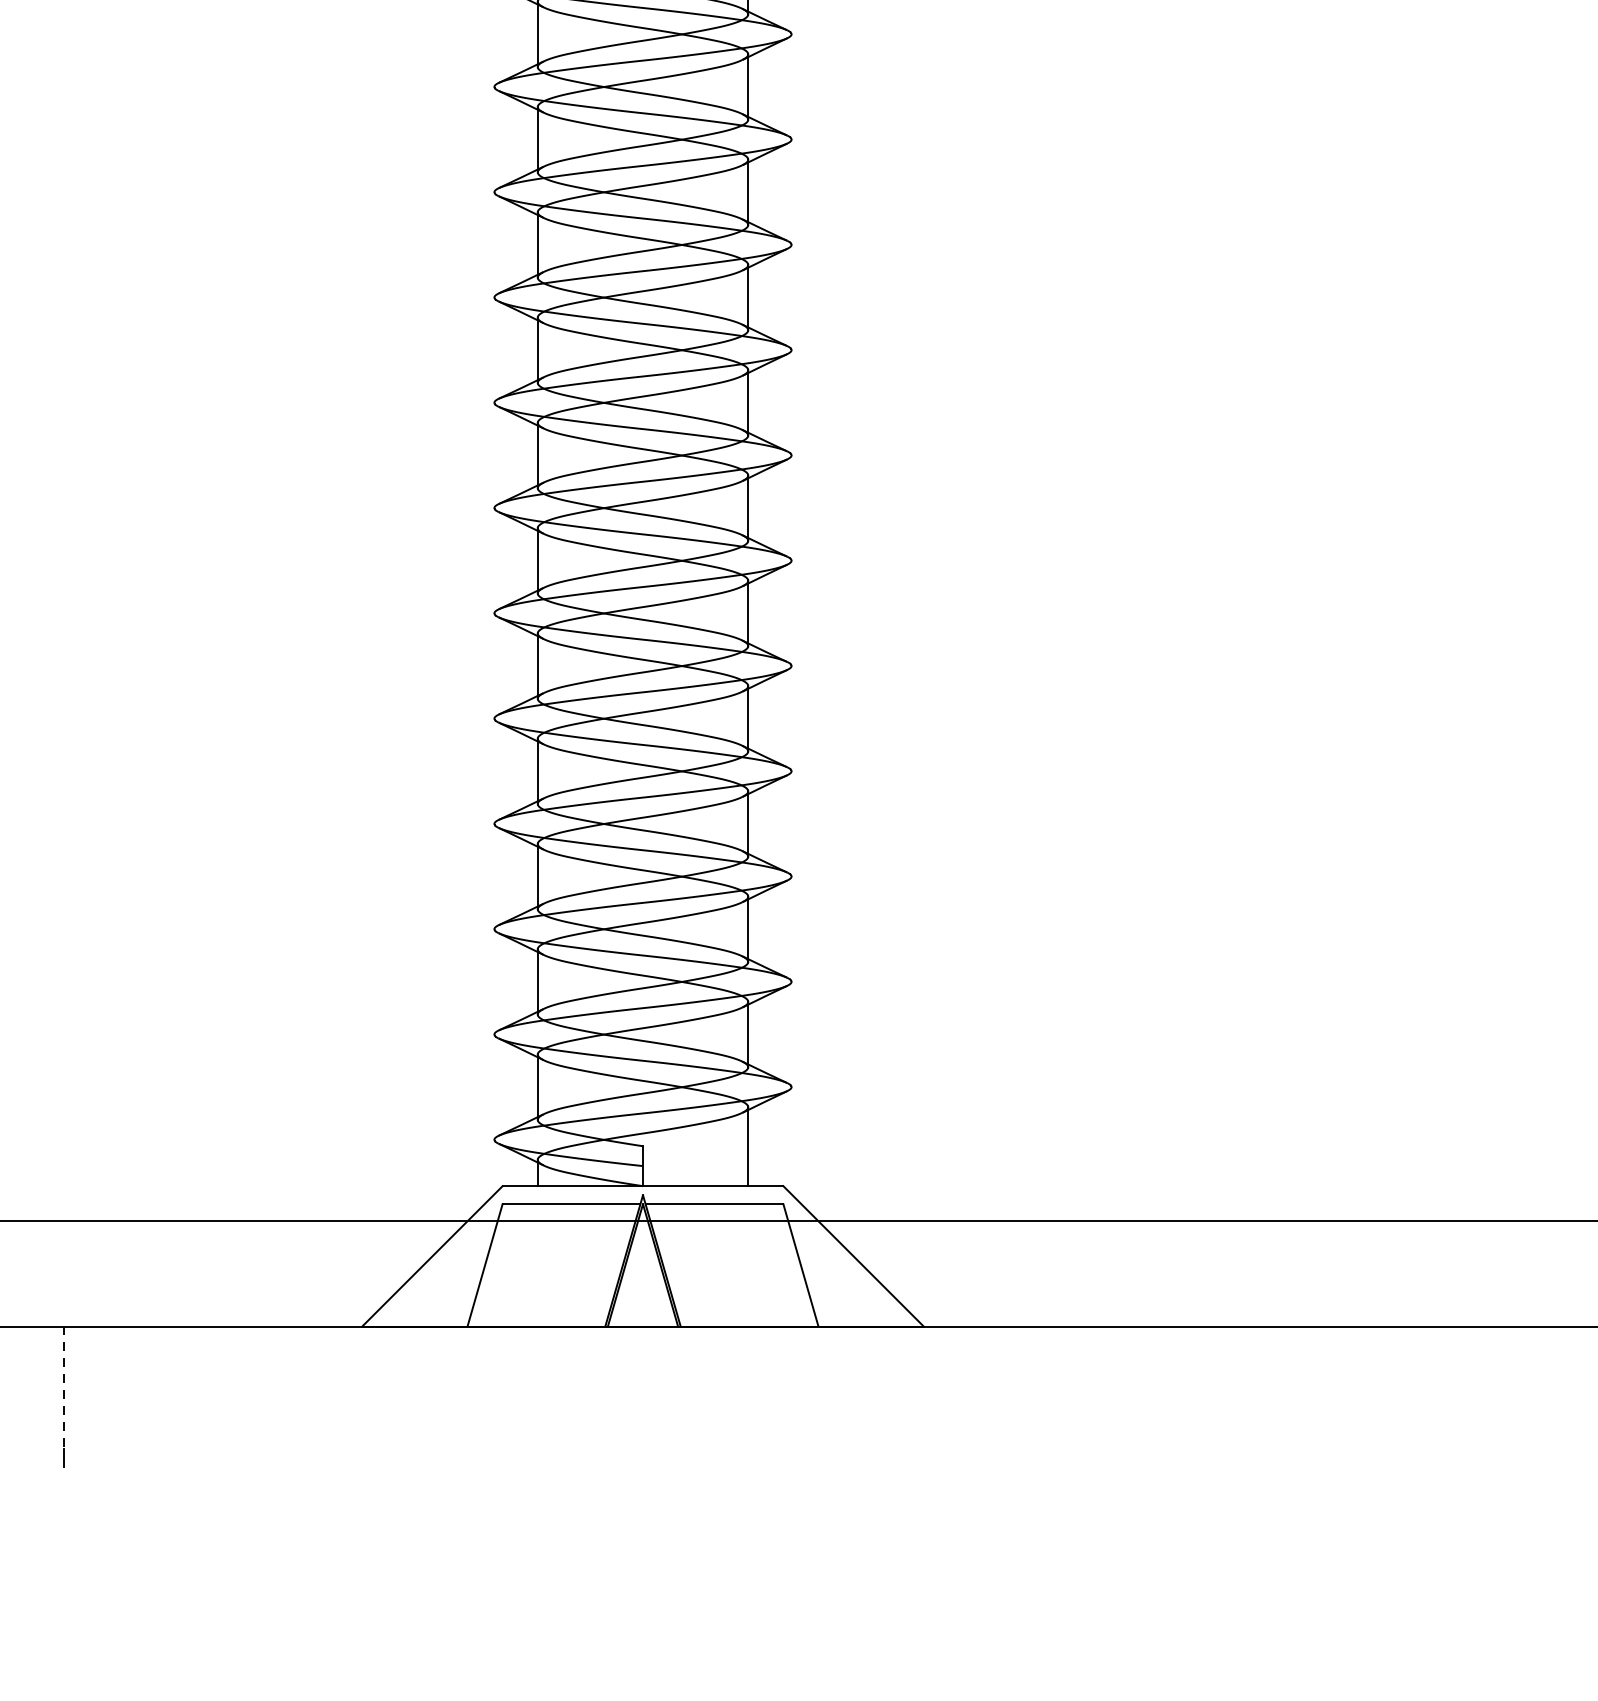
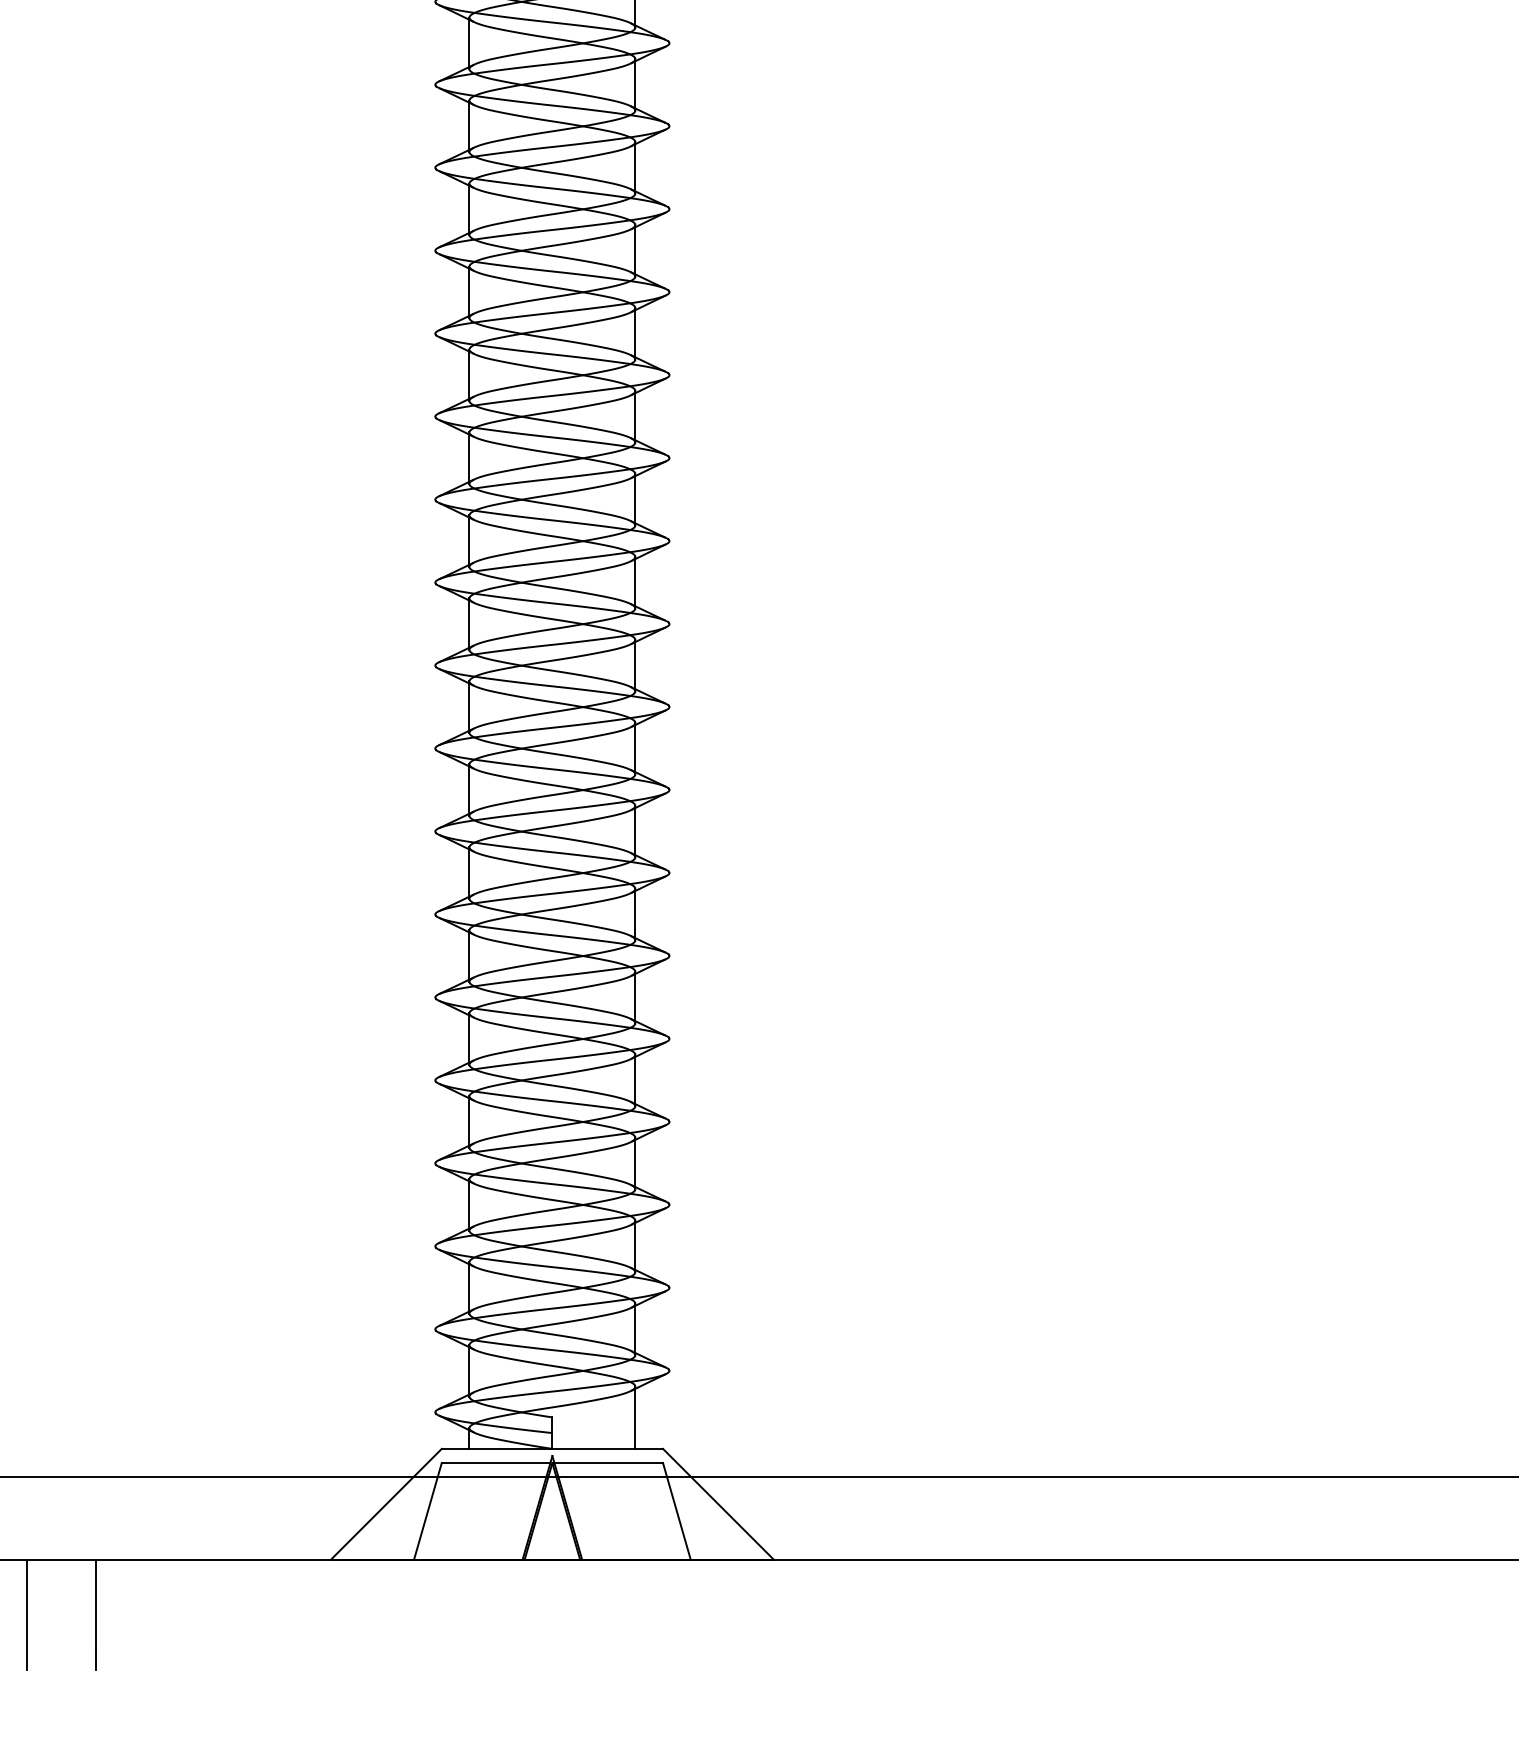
line: (64, 1388) -> (96, 1608), dashed -> solid

